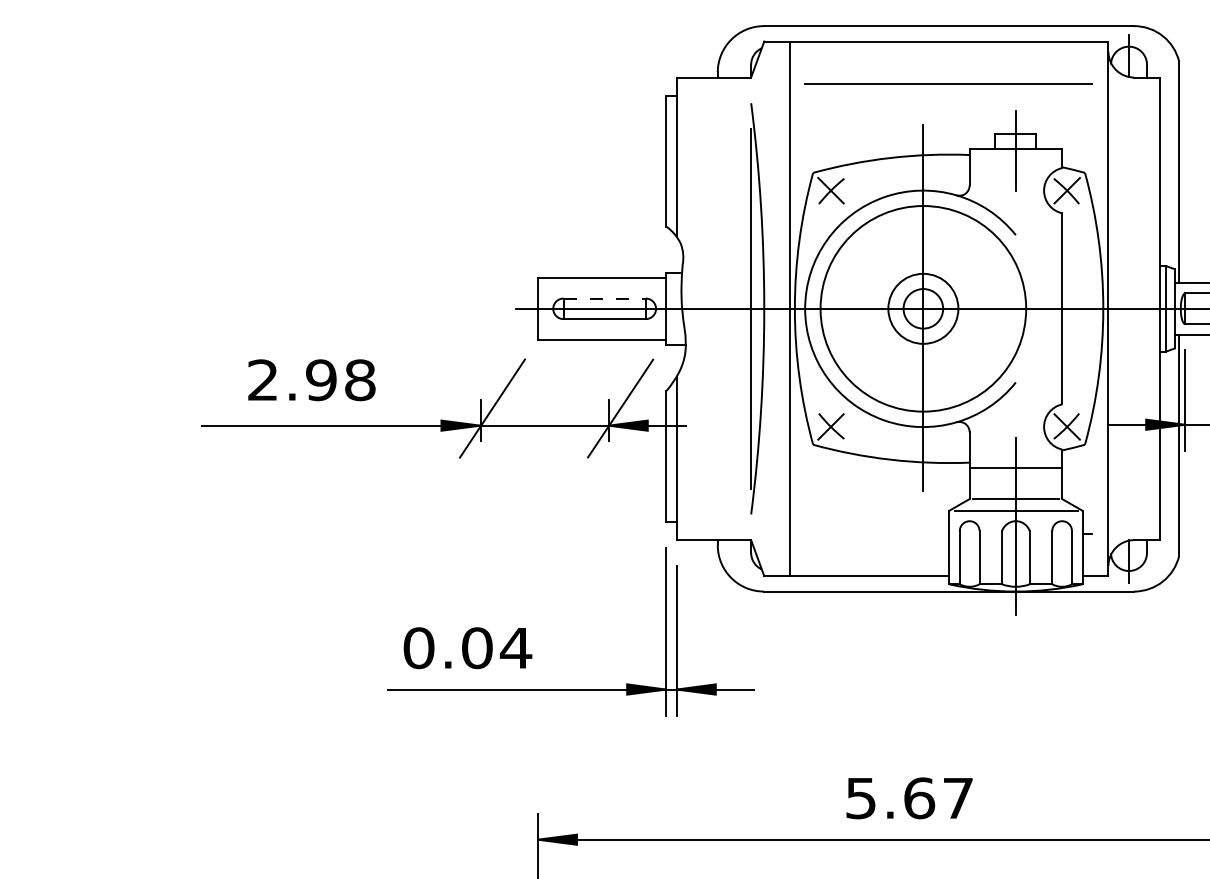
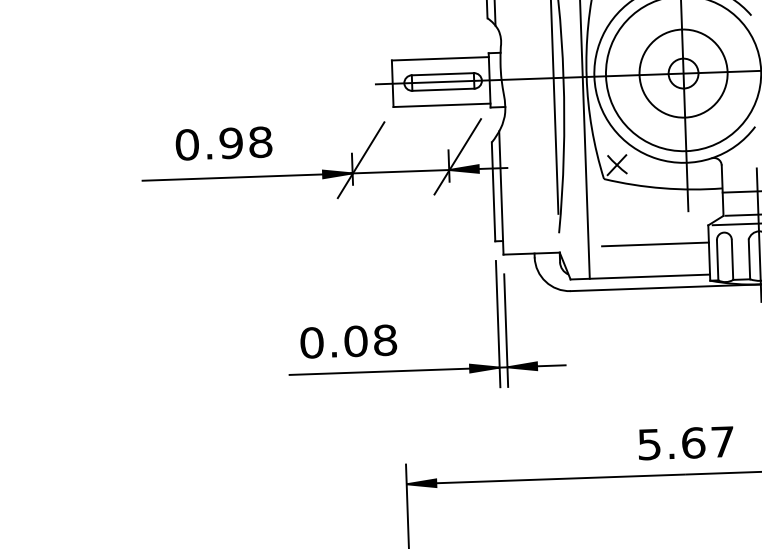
line: (605, 298) -> (443, 74), dashed -> solid
circle: (923, 308) -> (683, 73), size x1.67
text: (262, 380) -> (186, 145), 2.98 -> 0.98
line: (878, 533) -> (655, 244), added
text: (515, 648) -> (384, 340), 0.04 -> 0.08

